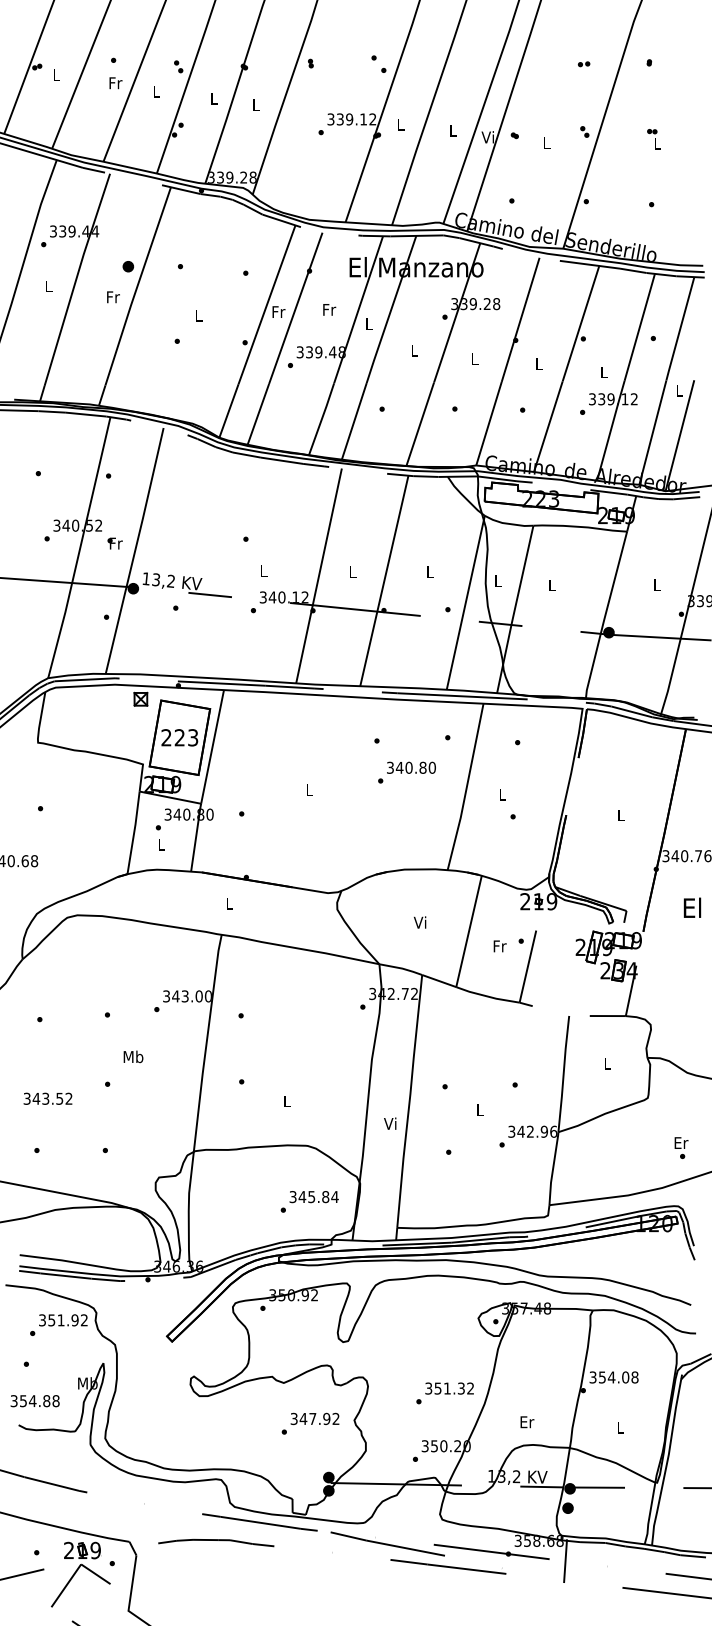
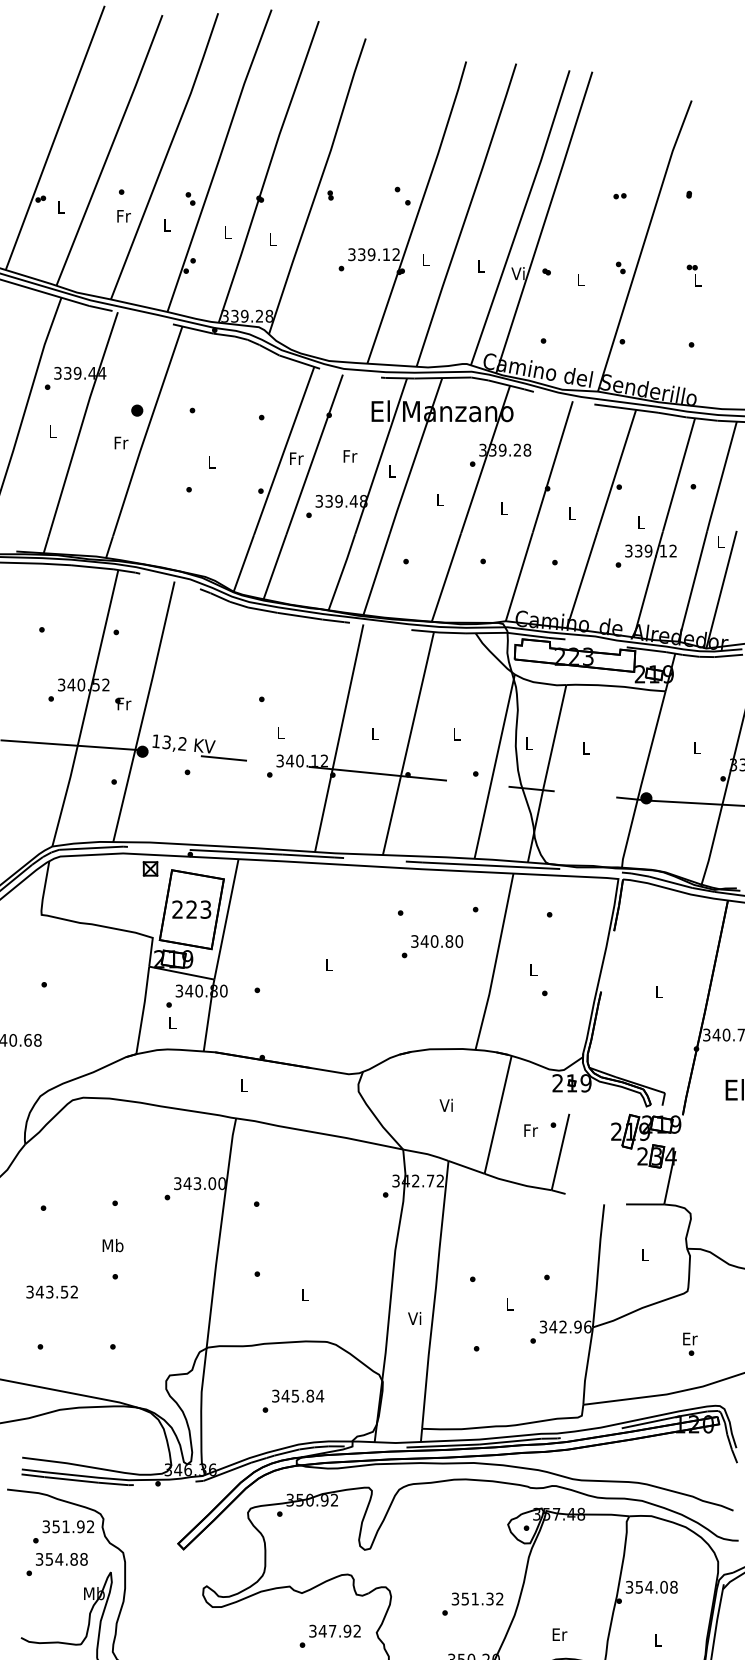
text: (133, 1056) -> (113, 1245), moved
text: (681, 1147) -> (690, 1343), moved
text: (309, 1201) -> (293, 1400), moved
text: (34, 1401) -> (61, 1559), moved

